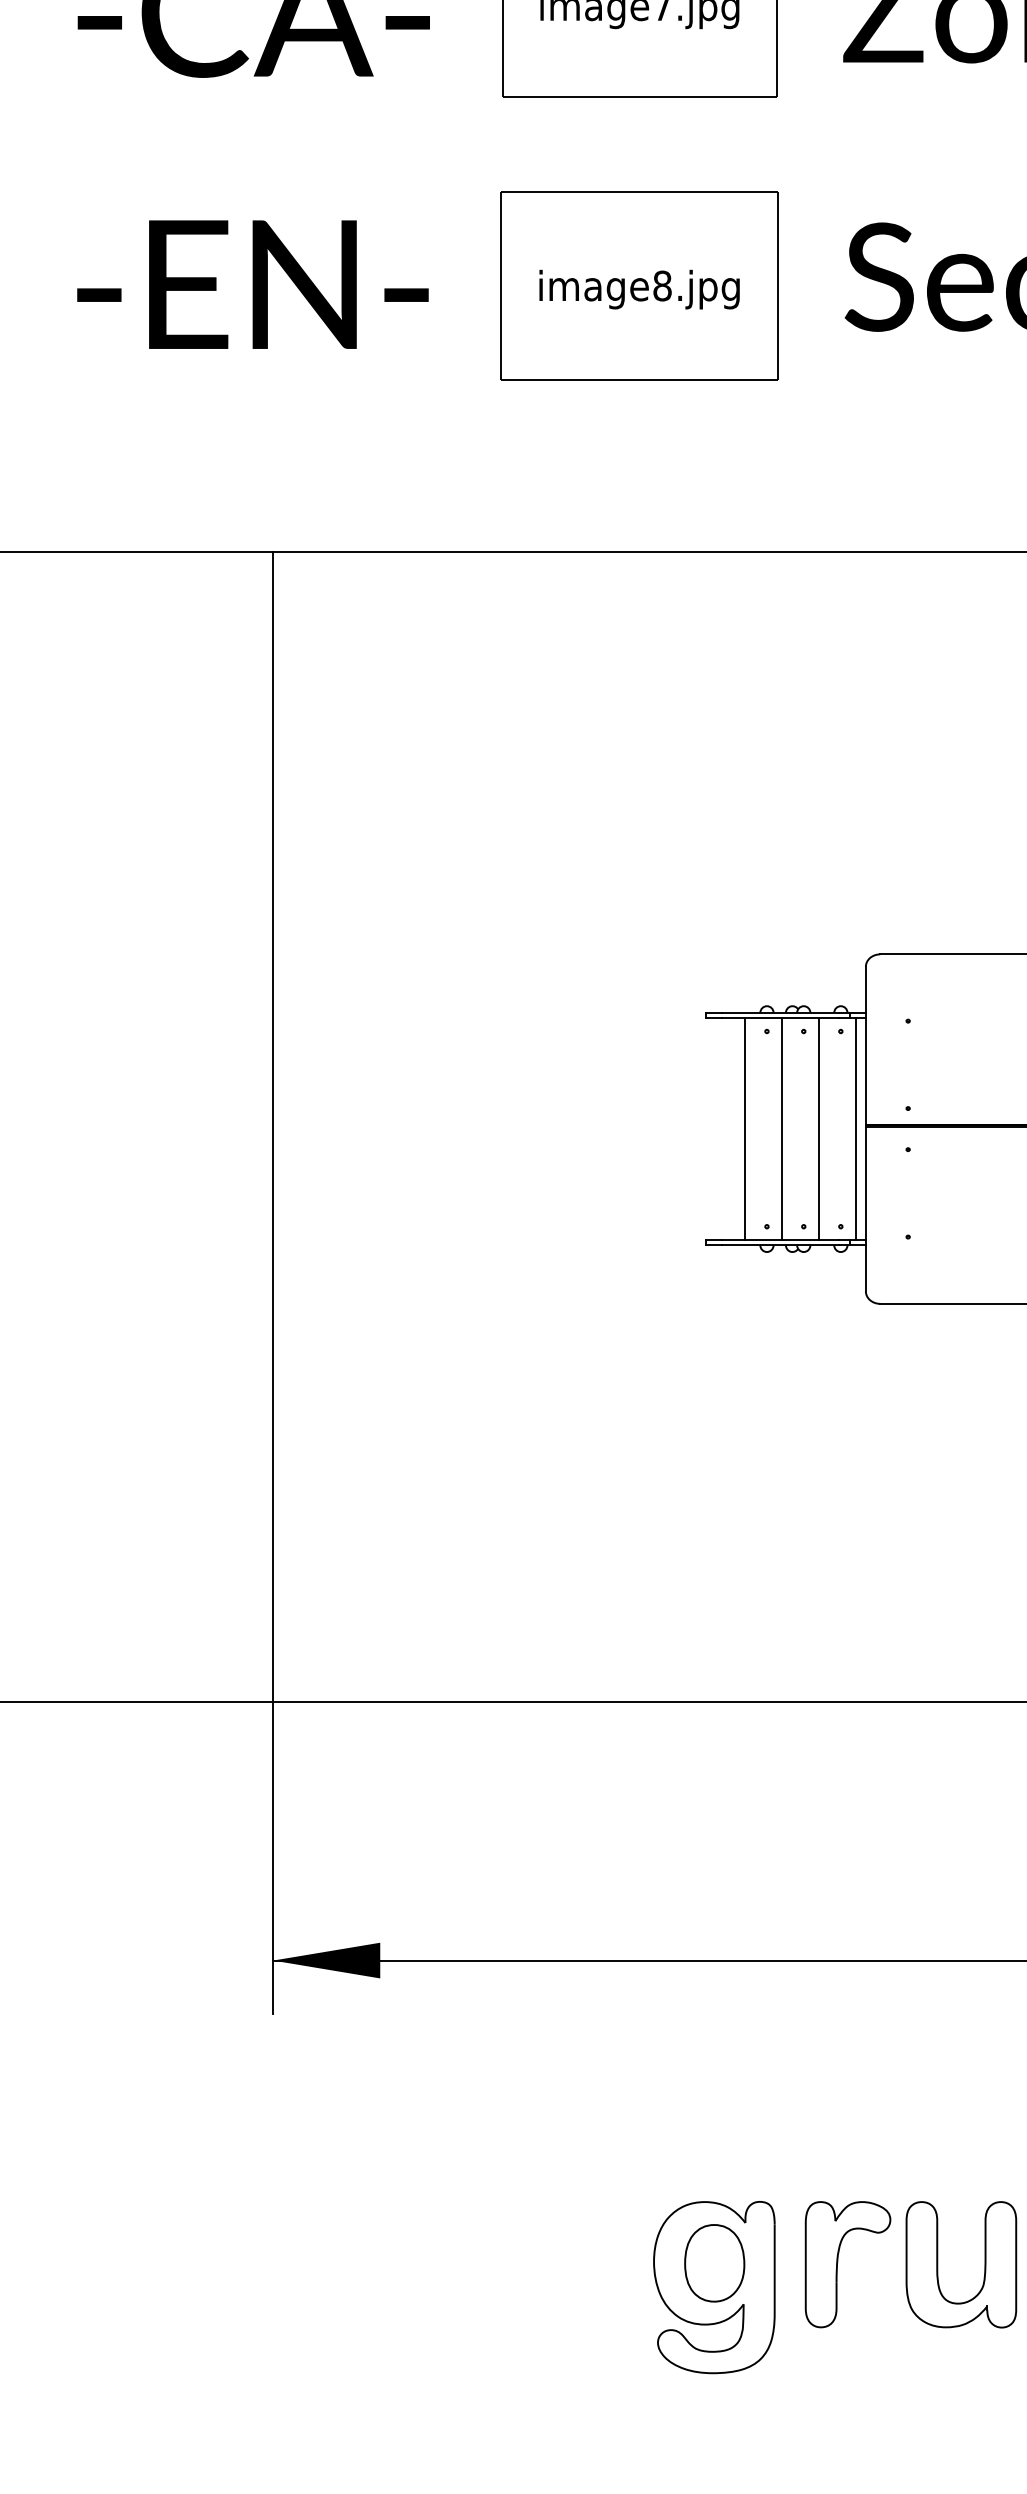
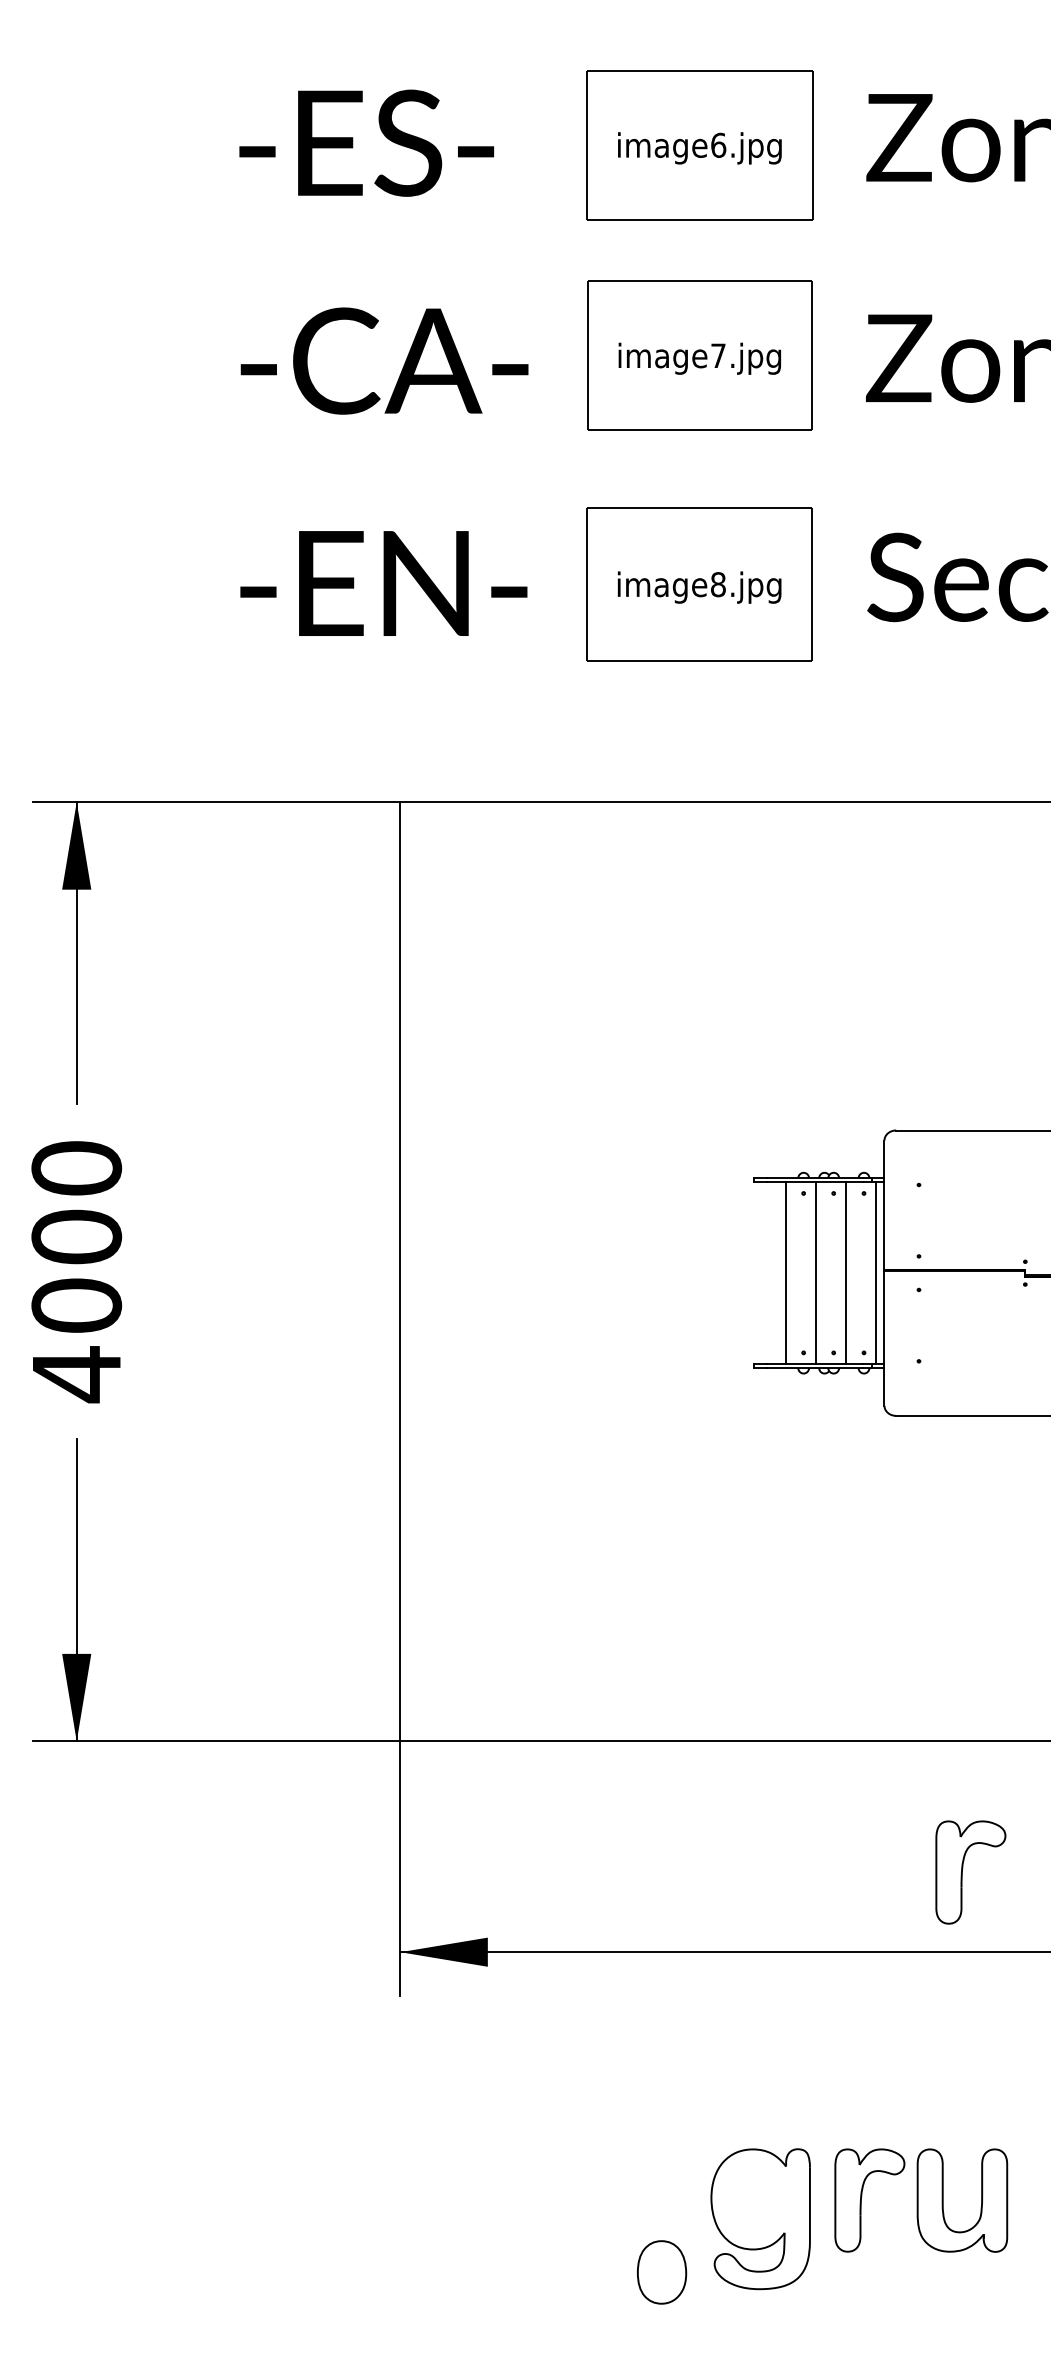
part: (961, 1862) -> (962, 1872), added
part: (715, 2263) -> (662, 2272), moved

